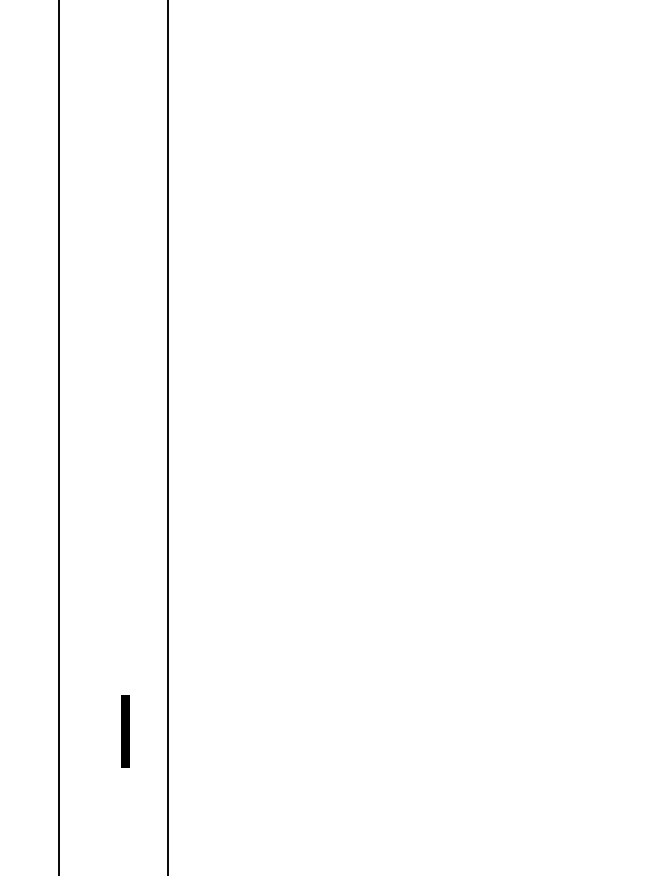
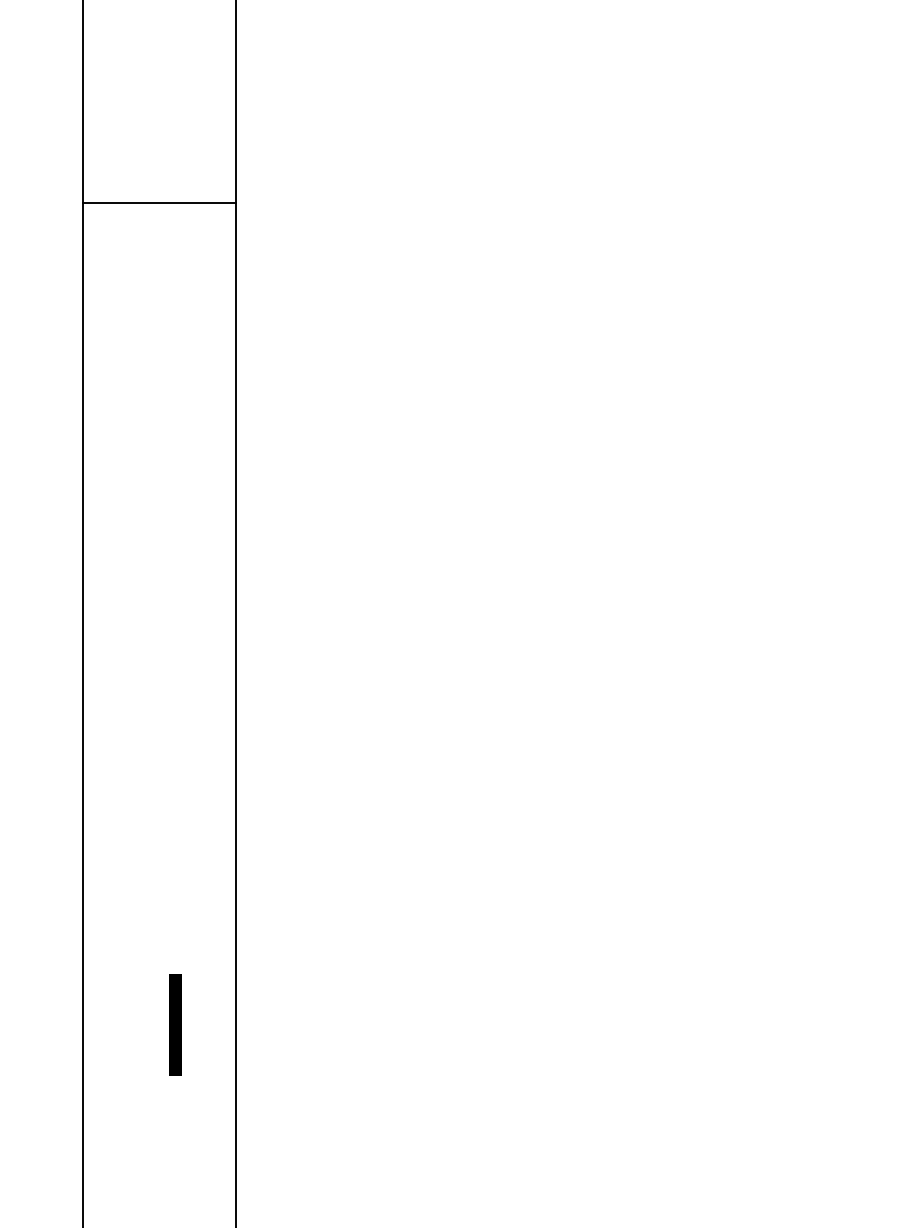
line: (113, 144) -> (159, 202), added

